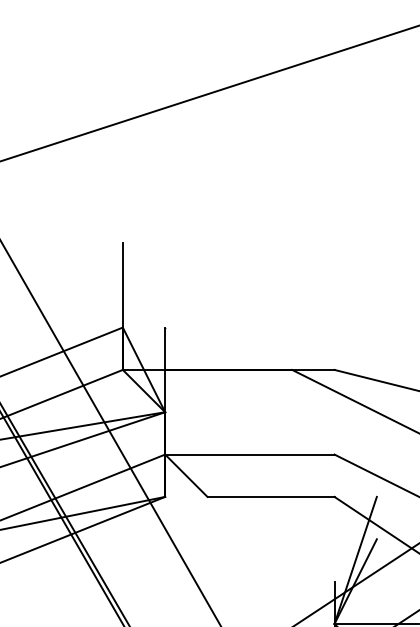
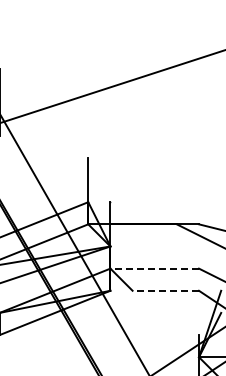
line: (249, 454) -> (154, 268), solid -> dashed
line: (270, 496) -> (165, 290), solid -> dashed

